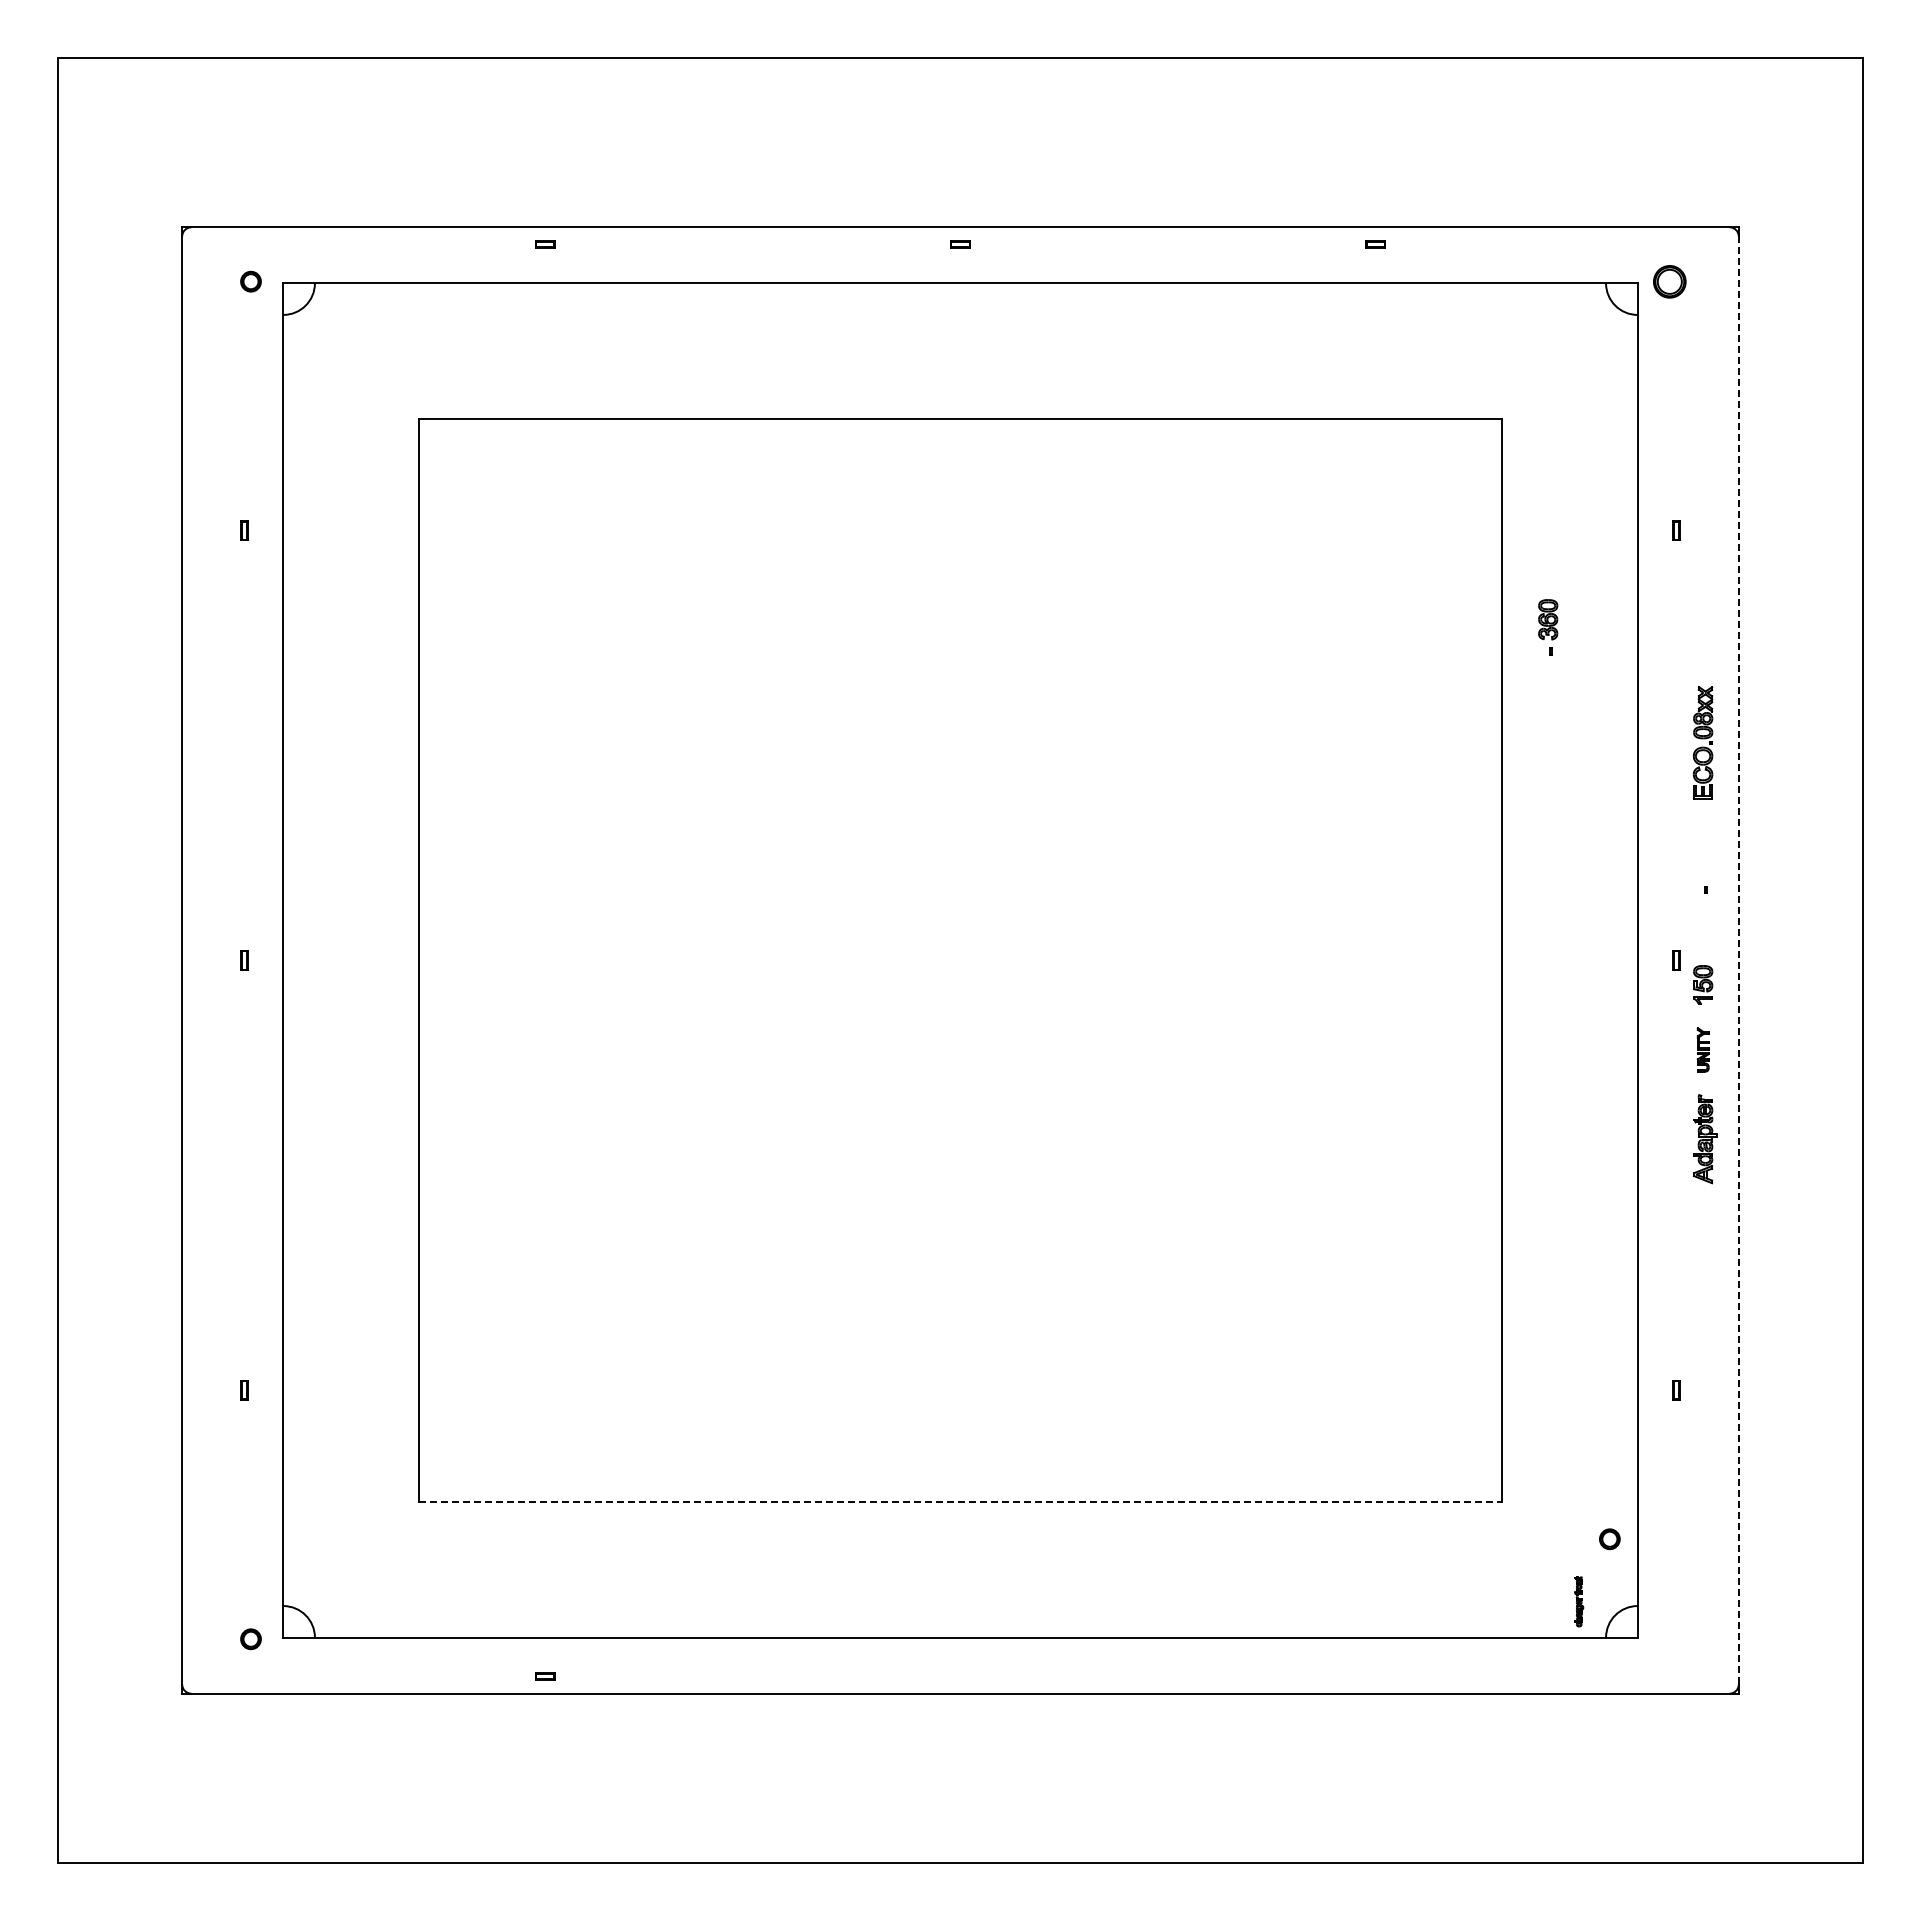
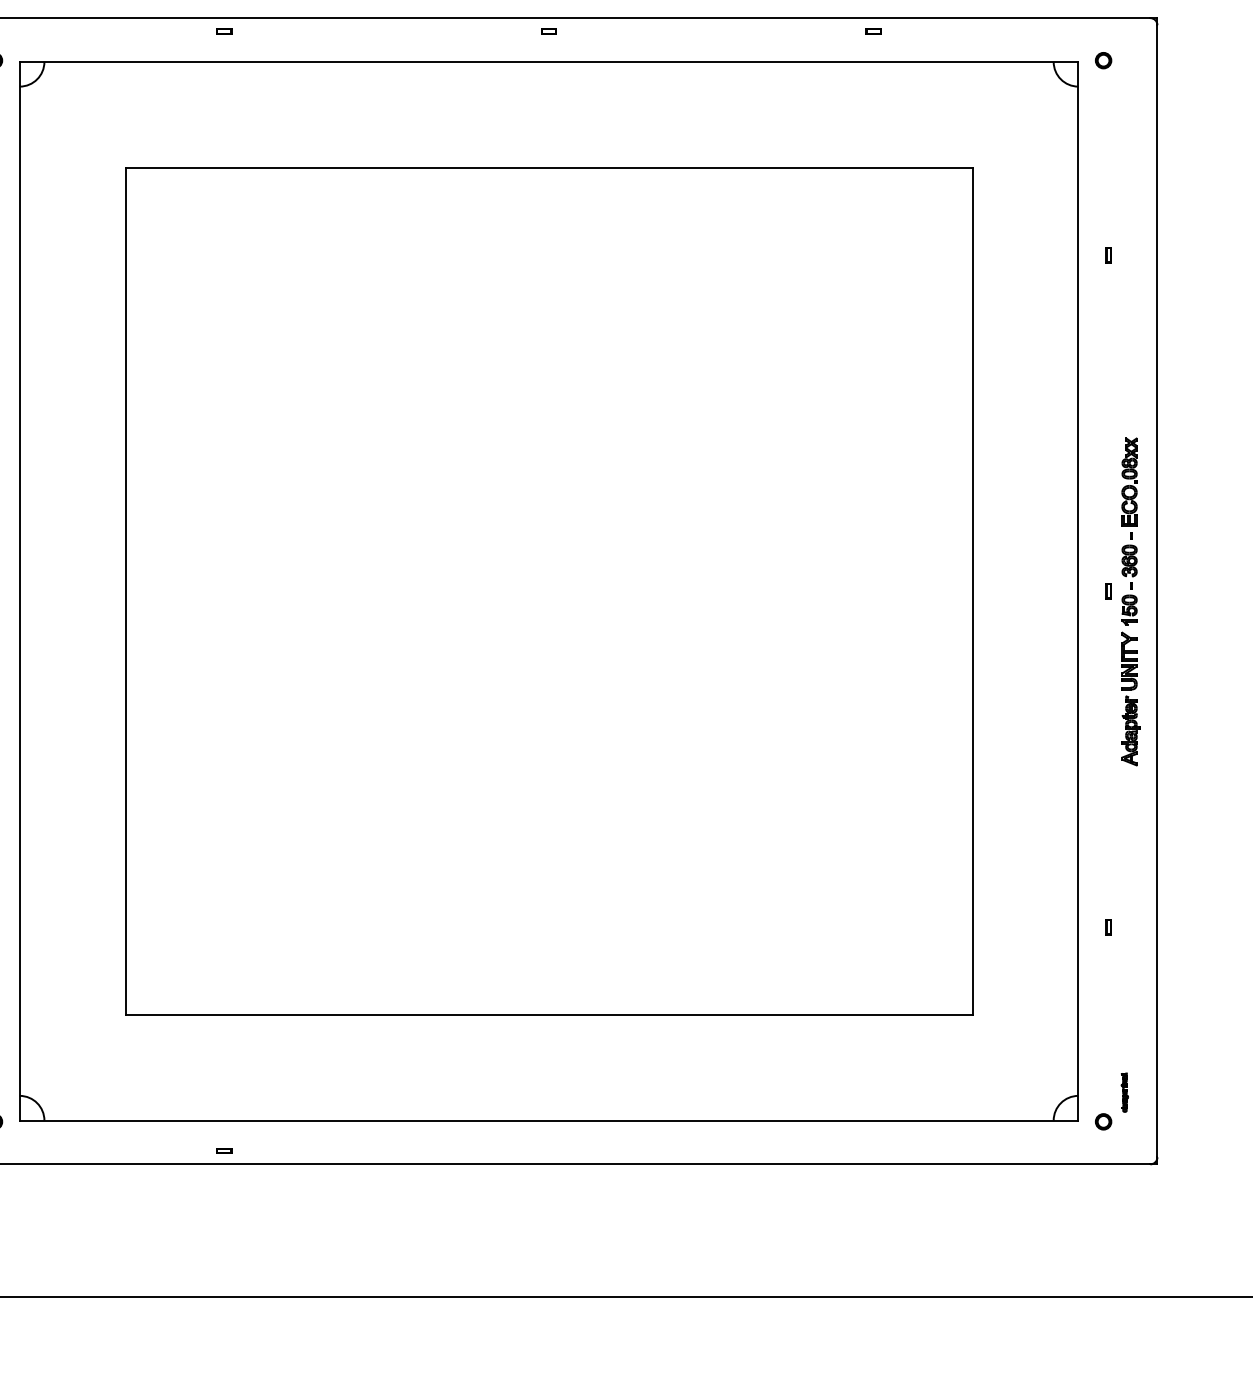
part: (1669, 281) -> (1103, 60), size x0.62
part: (1548, 627) -> (1129, 567), moved
part: (1703, 742) -> (1129, 481), moved
line: (1738, 960) -> (1157, 591), dashed -> solid
part: (1703, 1049) -> (1129, 660), size x1.67
line: (960, 1502) -> (549, 1014), dashed -> solid
part: (1609, 1539) -> (1103, 1122), moved
part: (1579, 1601) -> (1125, 1092), moved

